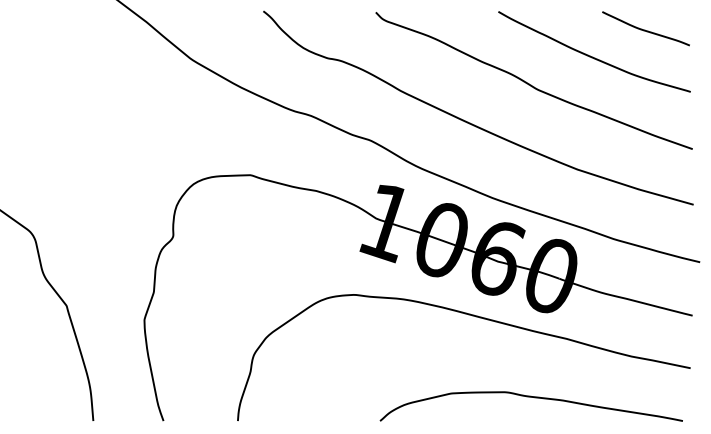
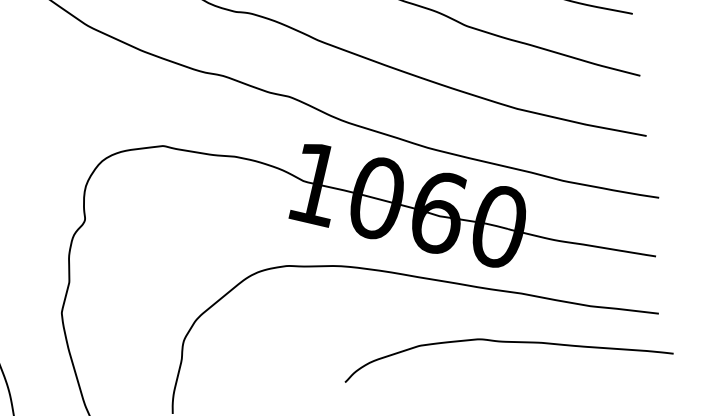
curve: (534, 398) -> (510, 343), moved

